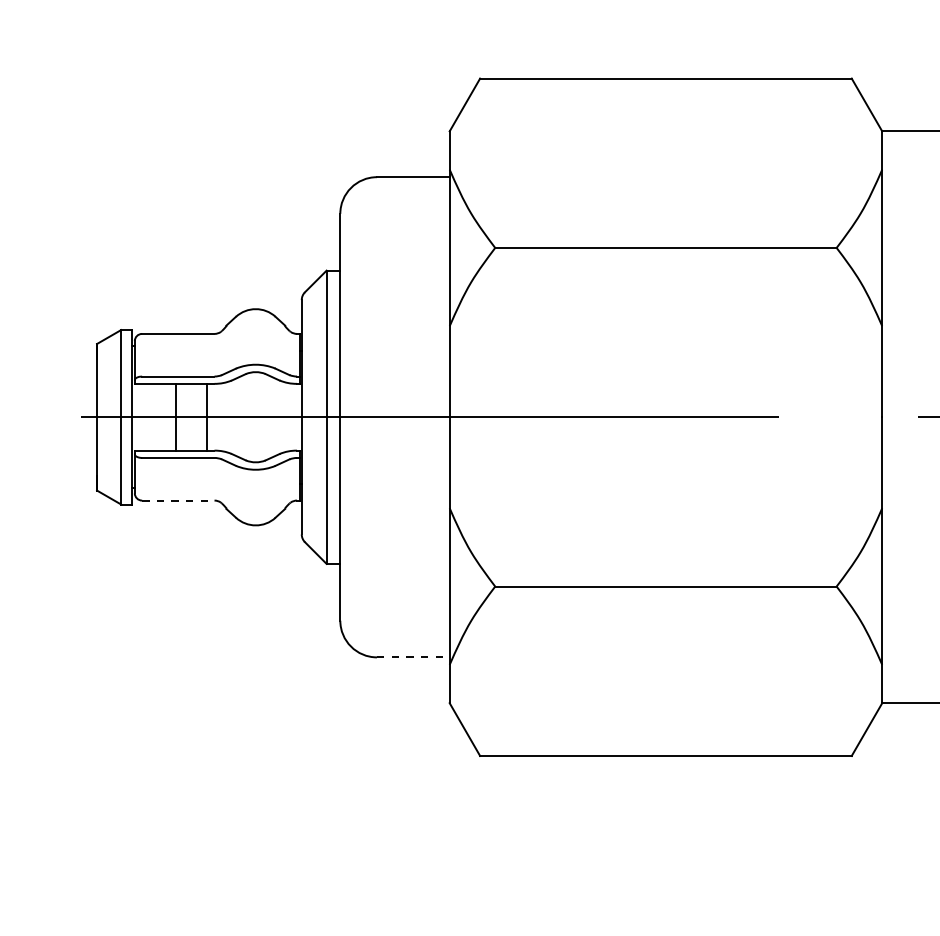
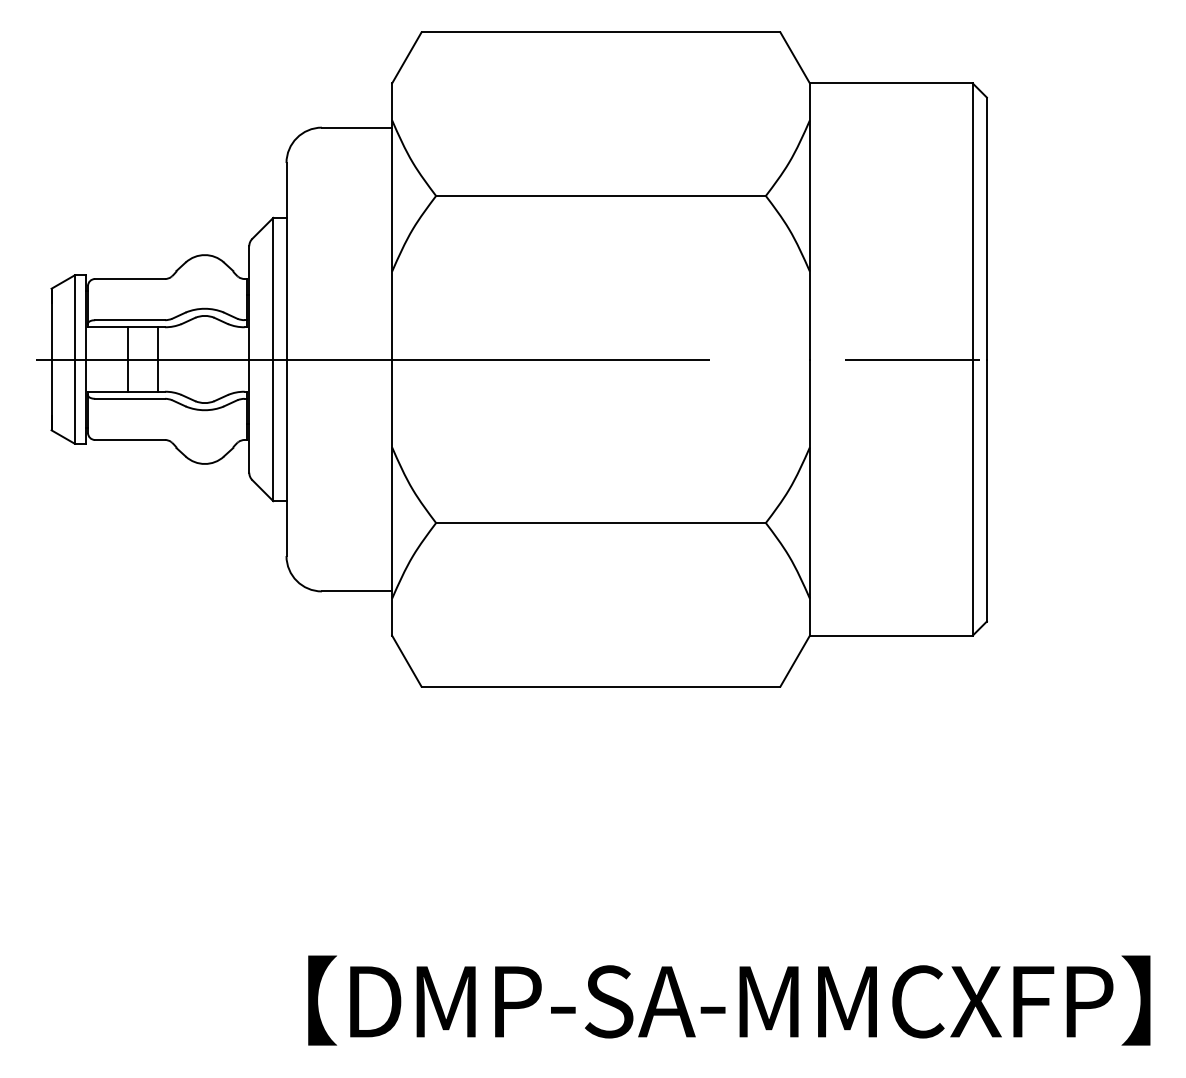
line: (178, 500) -> (130, 439), dashed -> solid
line: (413, 657) -> (357, 591), dashed -> solid

